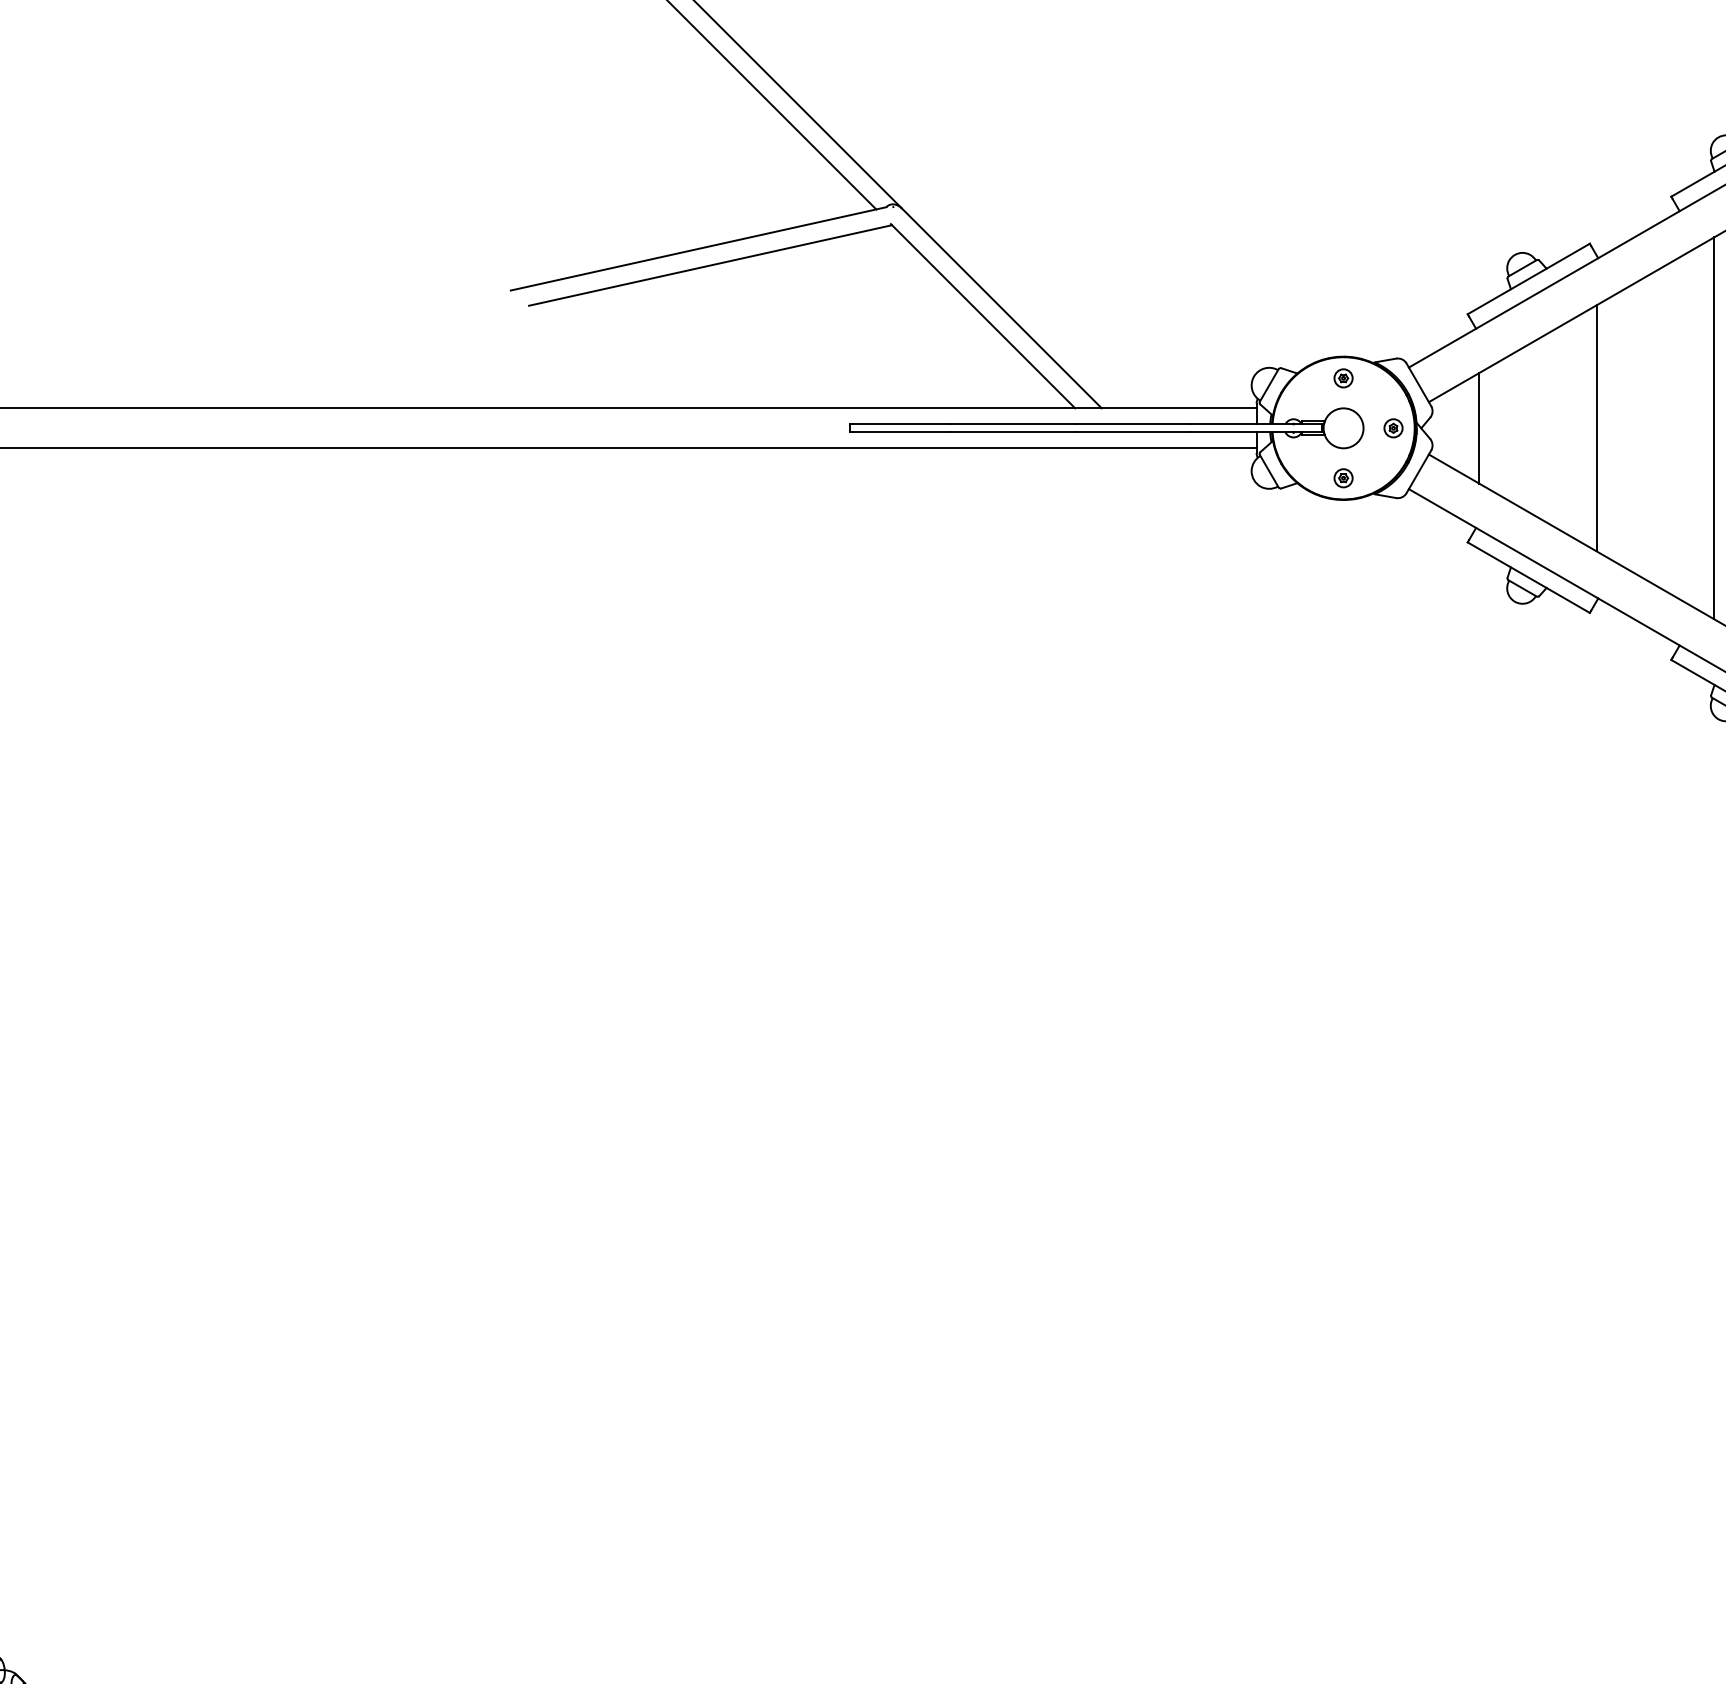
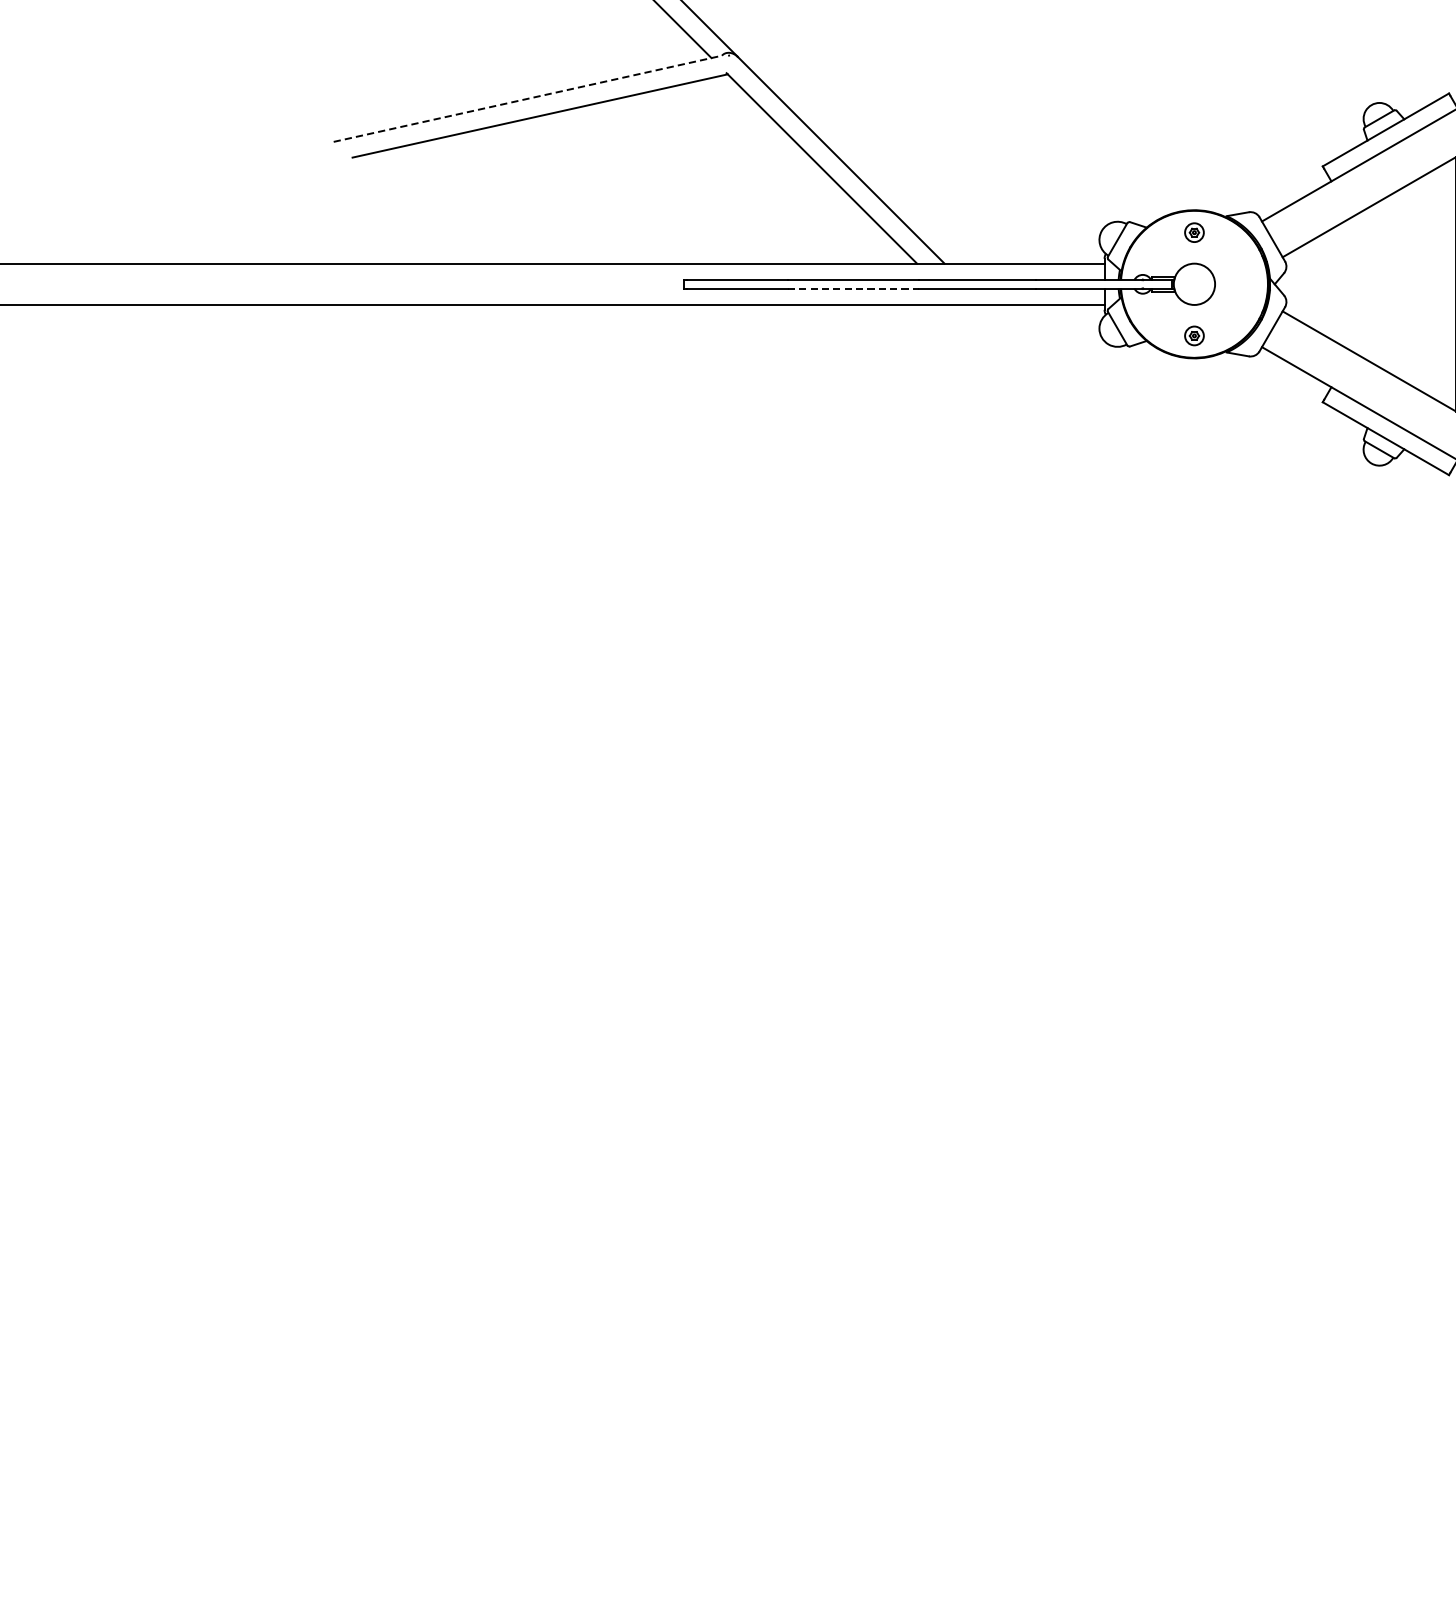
line: (699, 248) -> (528, 98), solid -> dashed
part: (1393, 428) -> (1246, 284), removed
line: (1479, 428) -> (1334, 284), removed
line: (1014, 432) -> (854, 288), solid -> dashed

